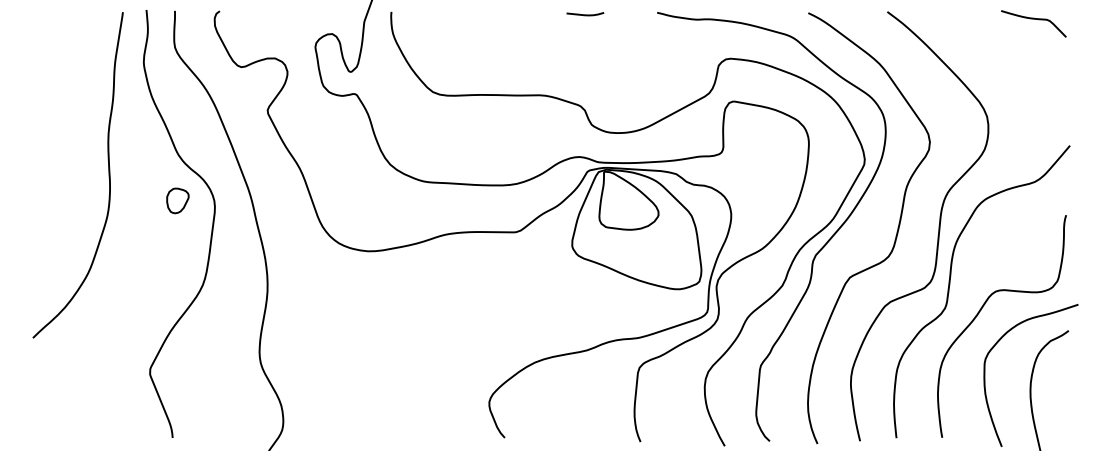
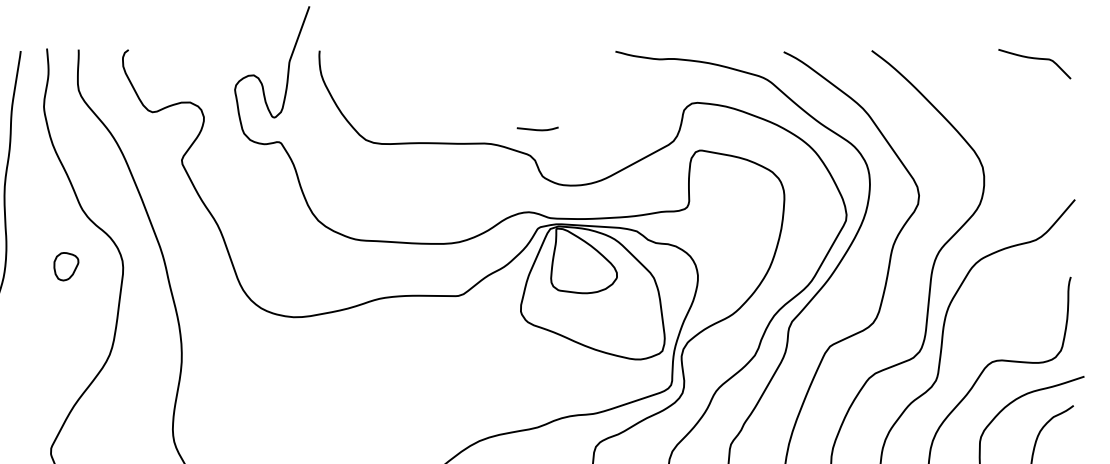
curve: (585, 14) -> (537, 129), moved
part: (177, 200) -> (65, 266), moved

